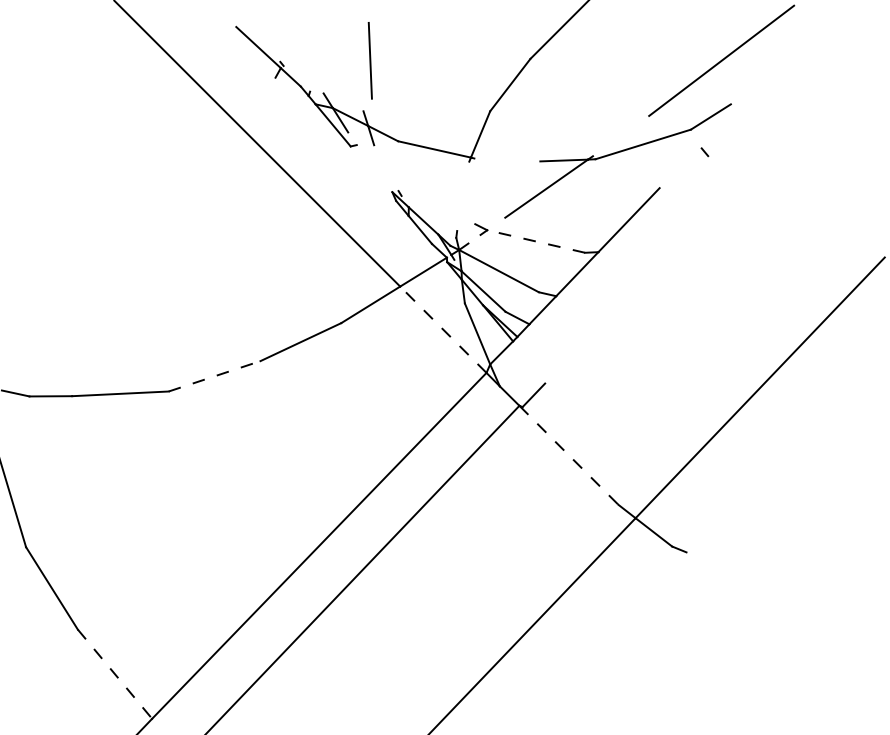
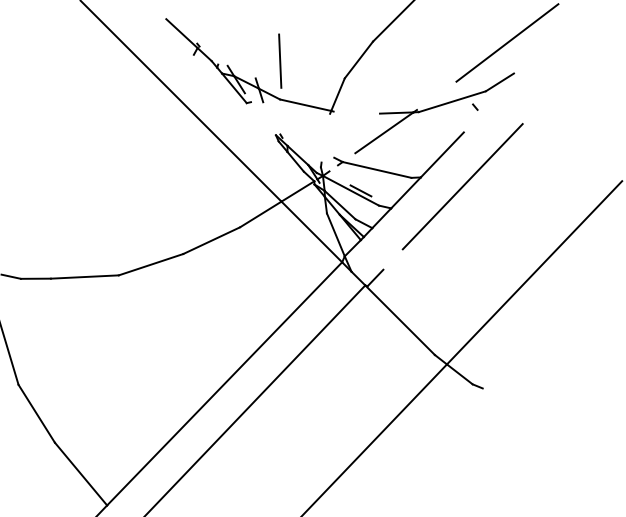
line: (369, 60) -> (279, 60), moved
line: (704, 152) -> (475, 107), moved
line: (535, 241) -> (376, 169), dashed -> solid
line: (657, 265) -> (462, 186), added
line: (513, 271) -> (361, 191), added
line: (443, 329) -> (311, 231), dashed -> solid
line: (215, 376) -> (151, 264), dashed -> solid
line: (568, 455) -> (399, 320), dashed -> solid
line: (115, 674) -> (81, 474), dashed -> solid

